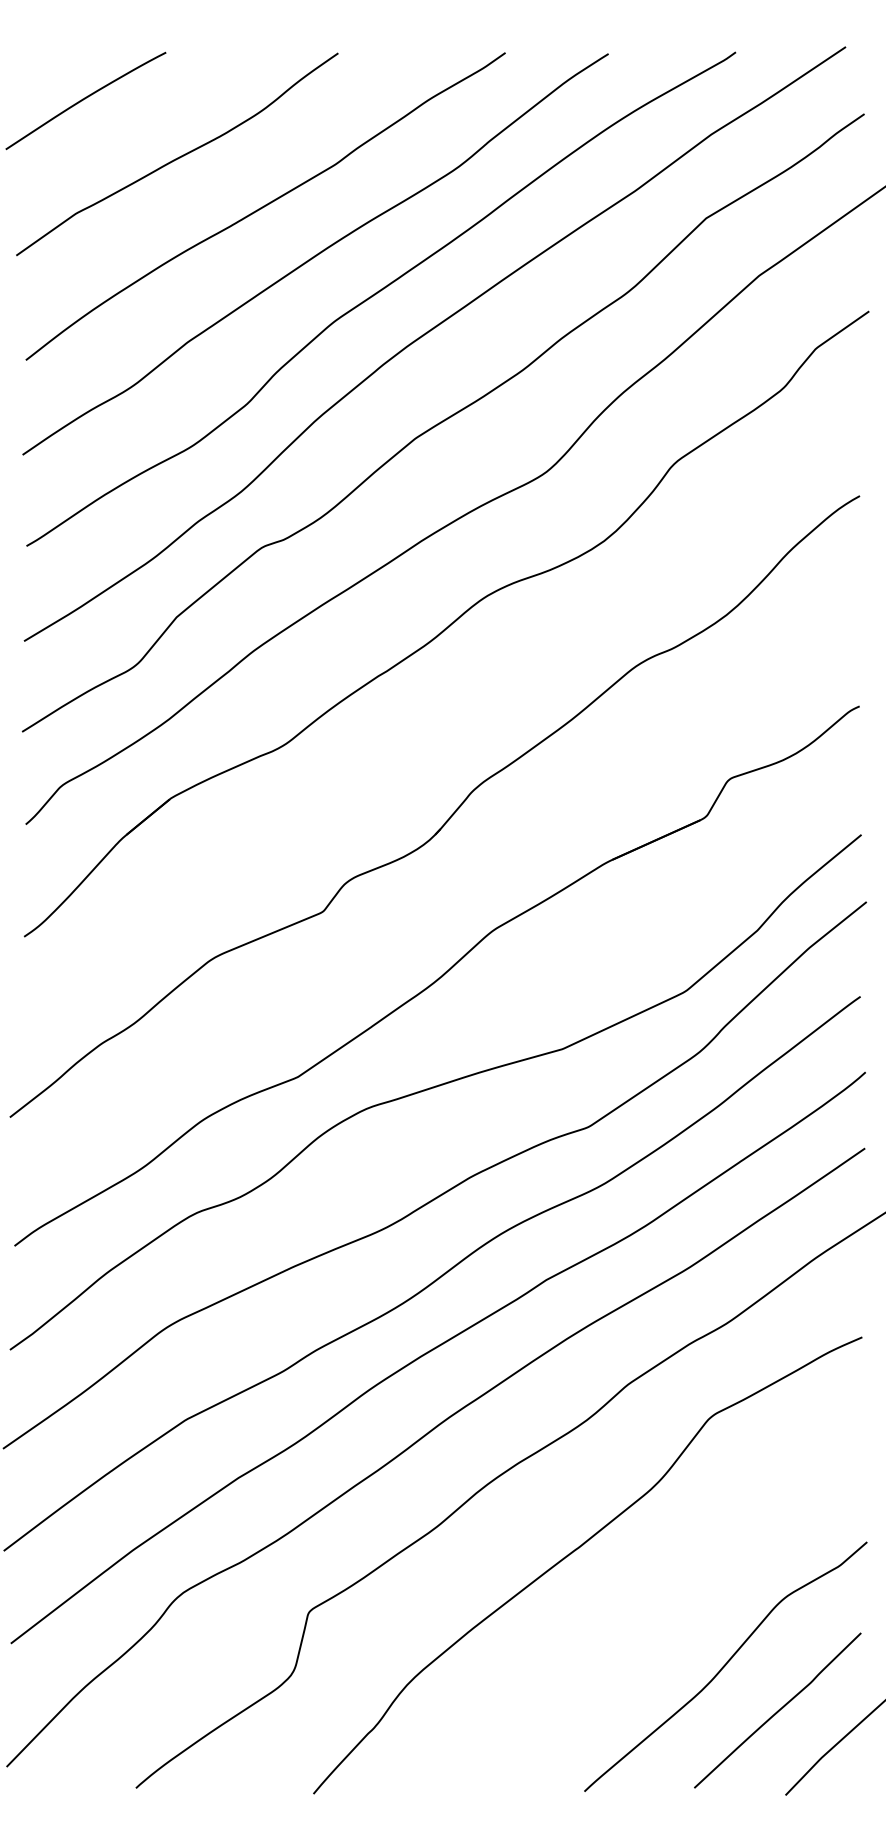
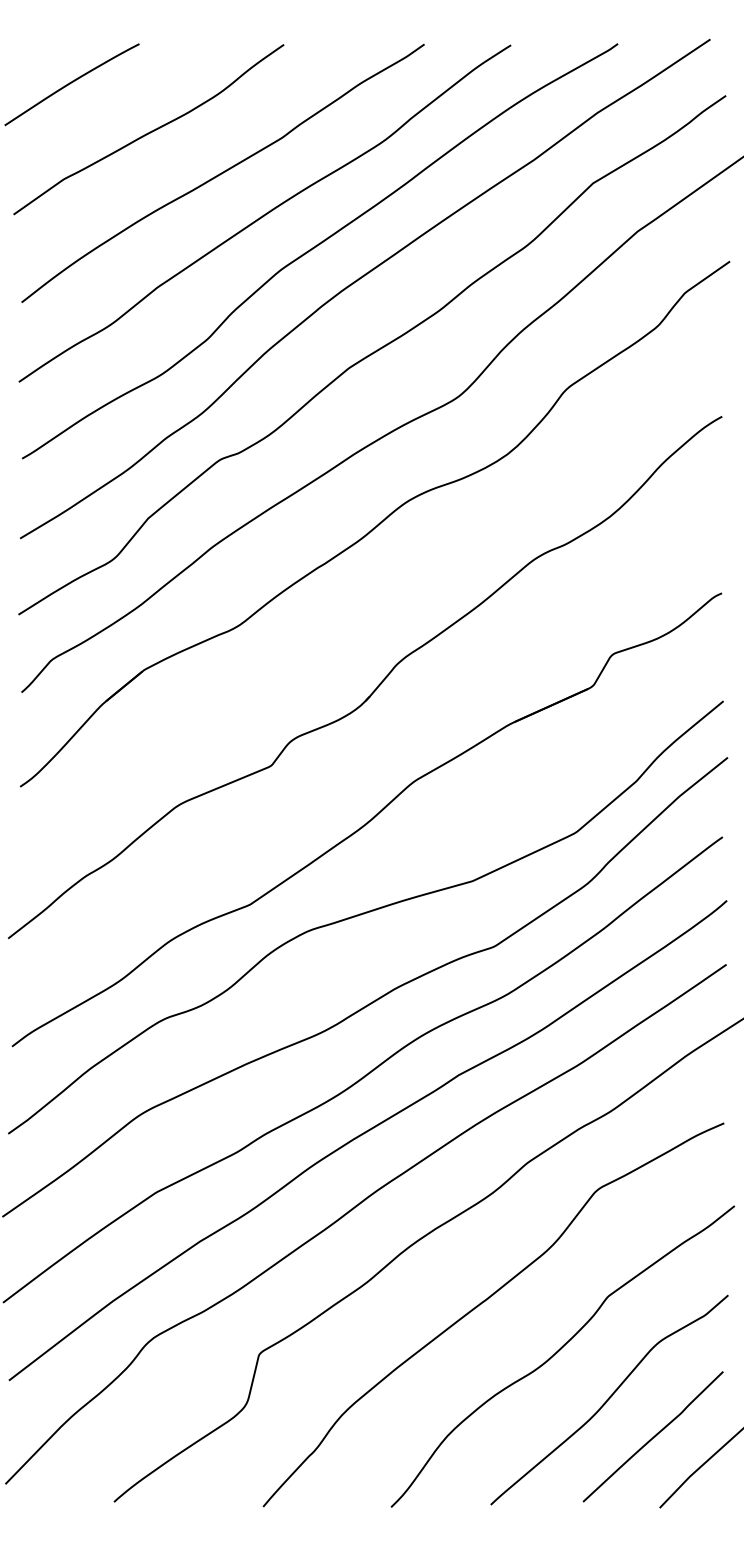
curve: (665, 1609) -> (558, 1351), added

